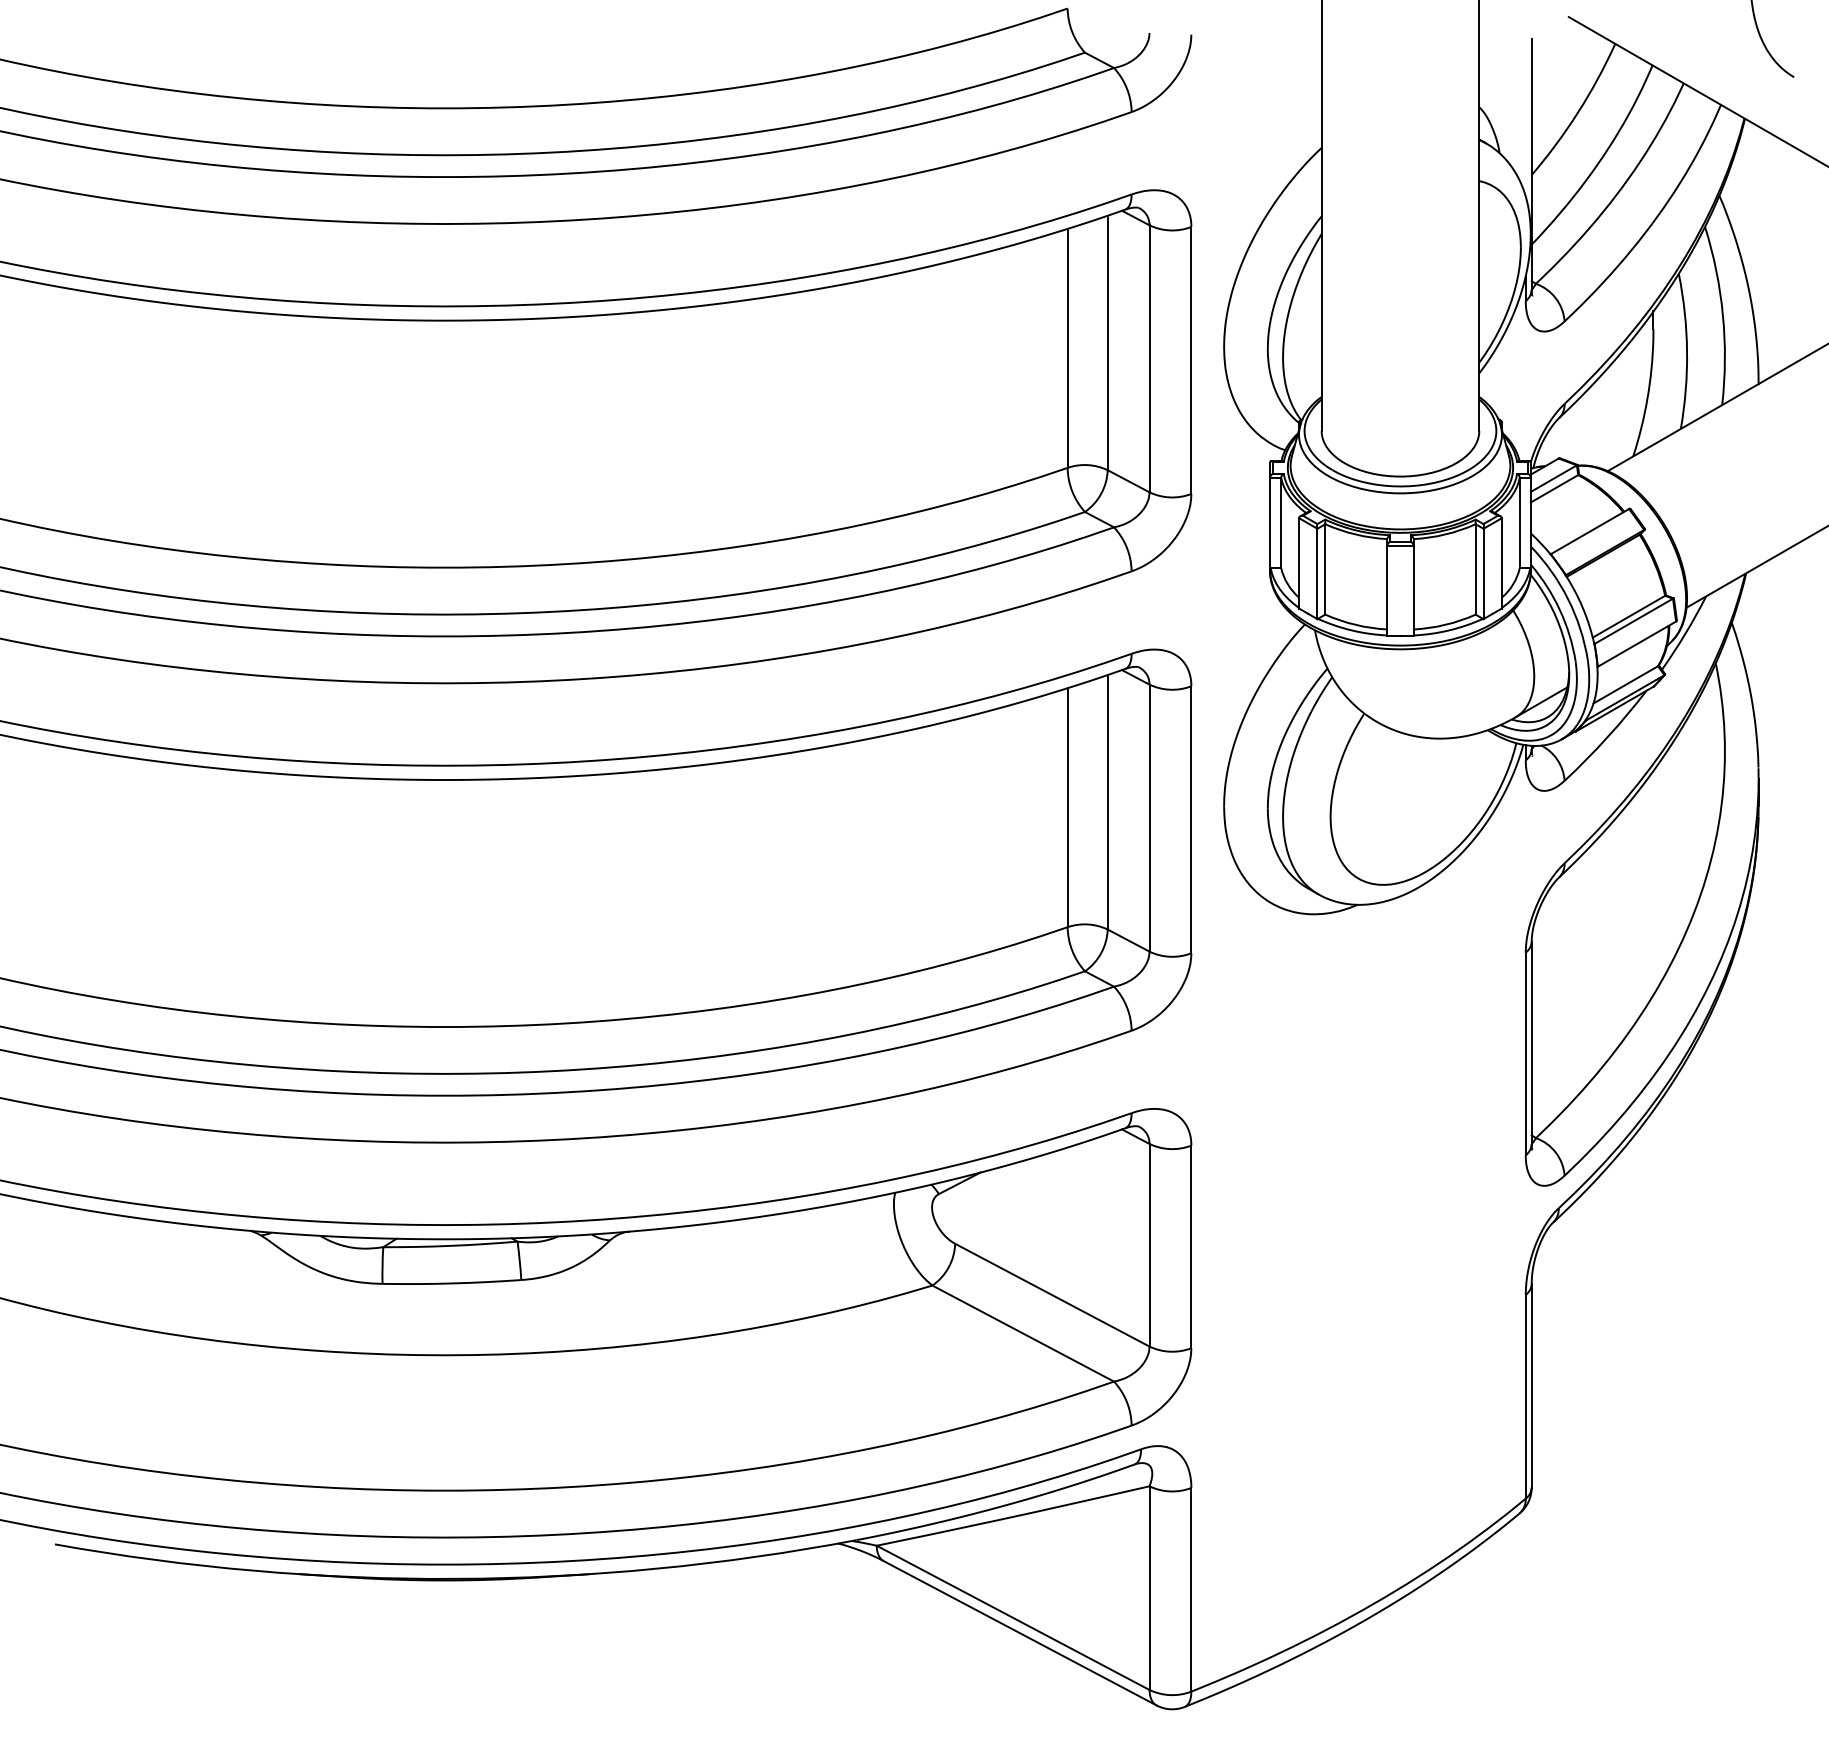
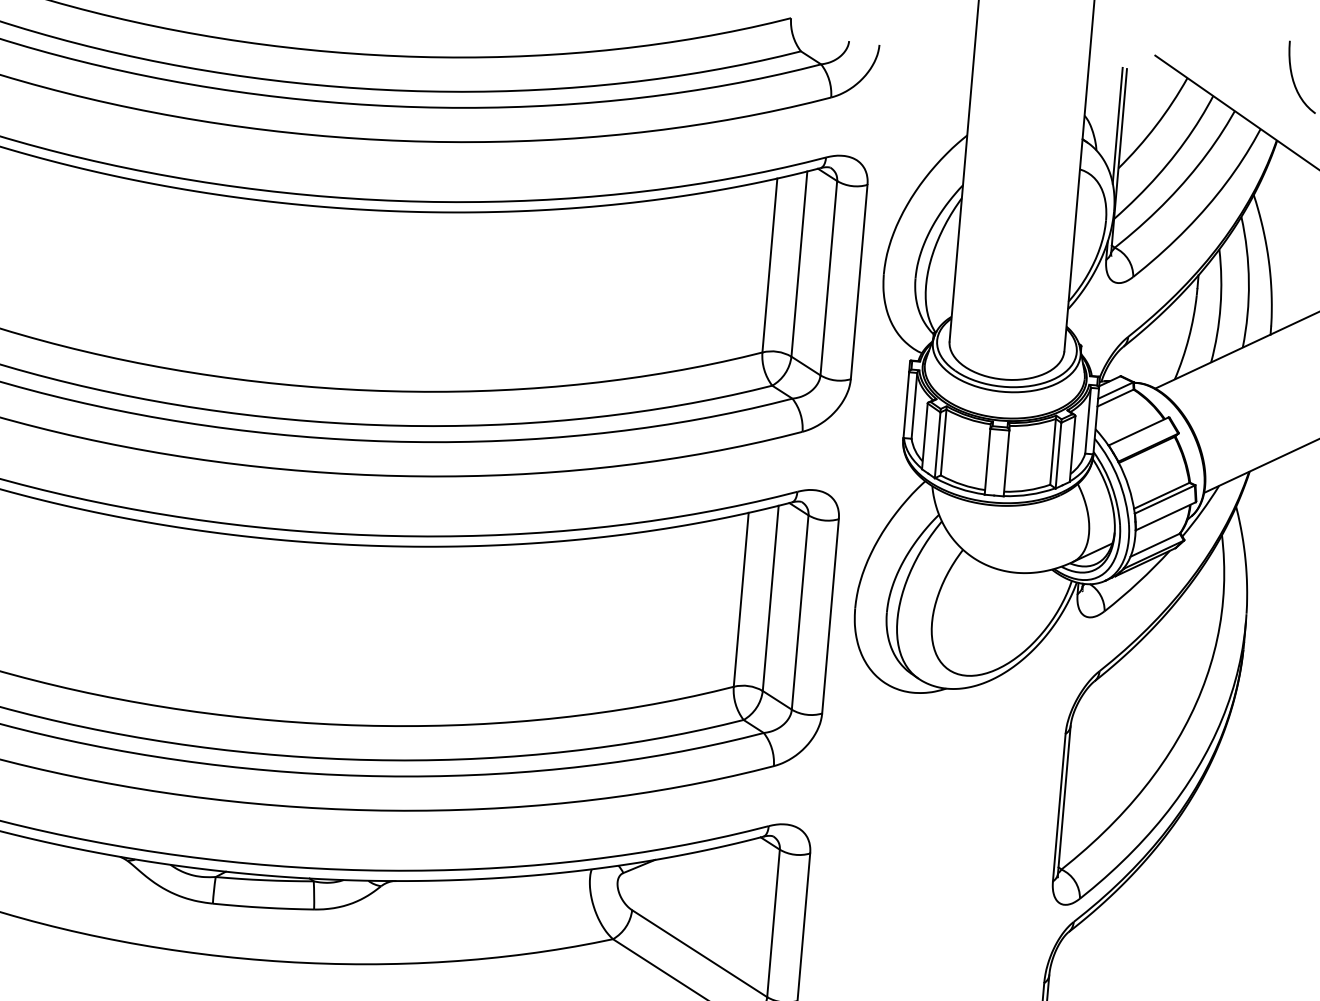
line: (1525, 116) -> (1117, 125), added

